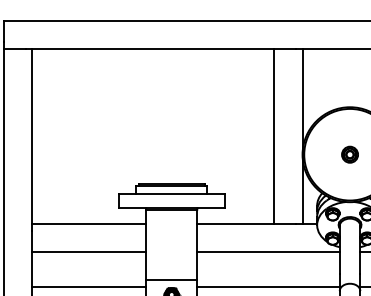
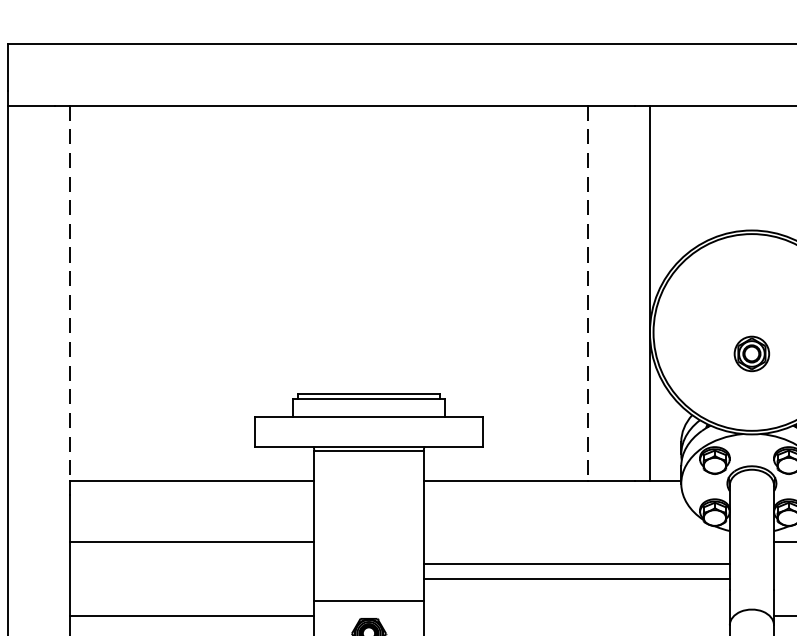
line: (32, 136) -> (69, 293), solid -> dashed
line: (273, 136) -> (587, 293), solid -> dashed
part: (349, 154) -> (750, 353), moved
line: (268, 252) -> (576, 563), moved
line: (268, 286) -> (576, 578), moved

